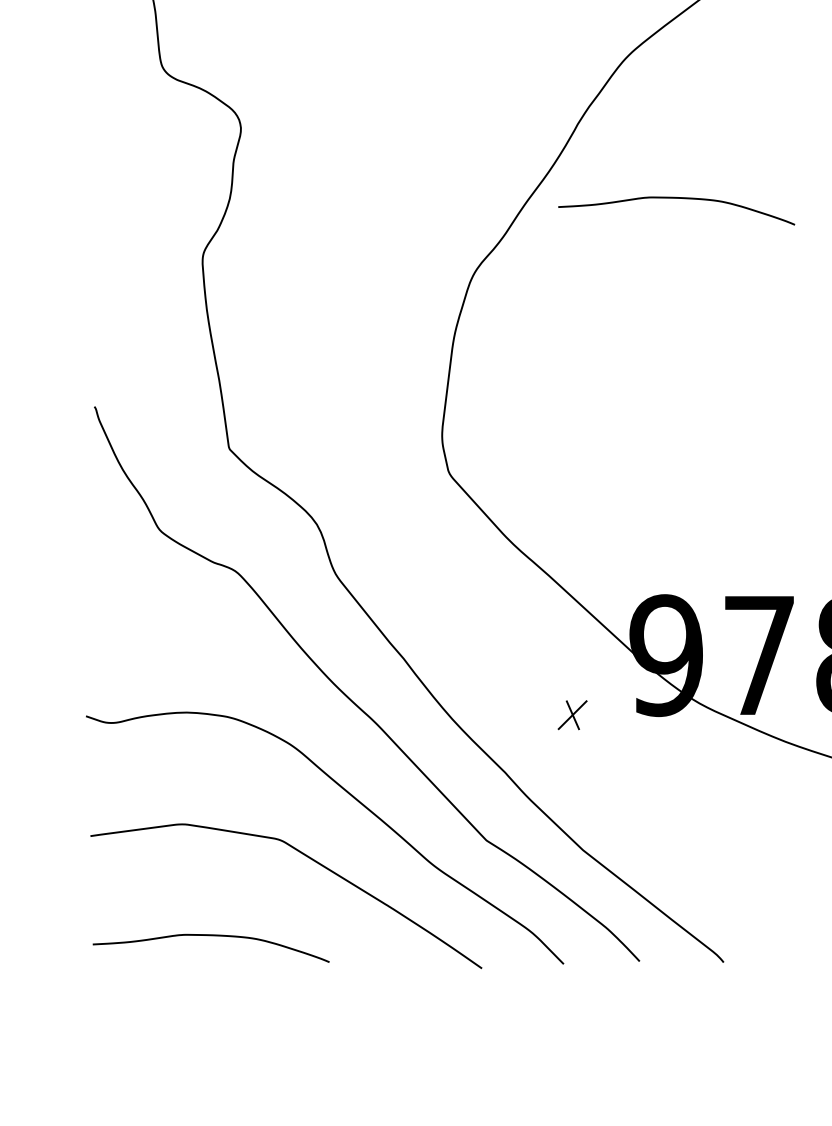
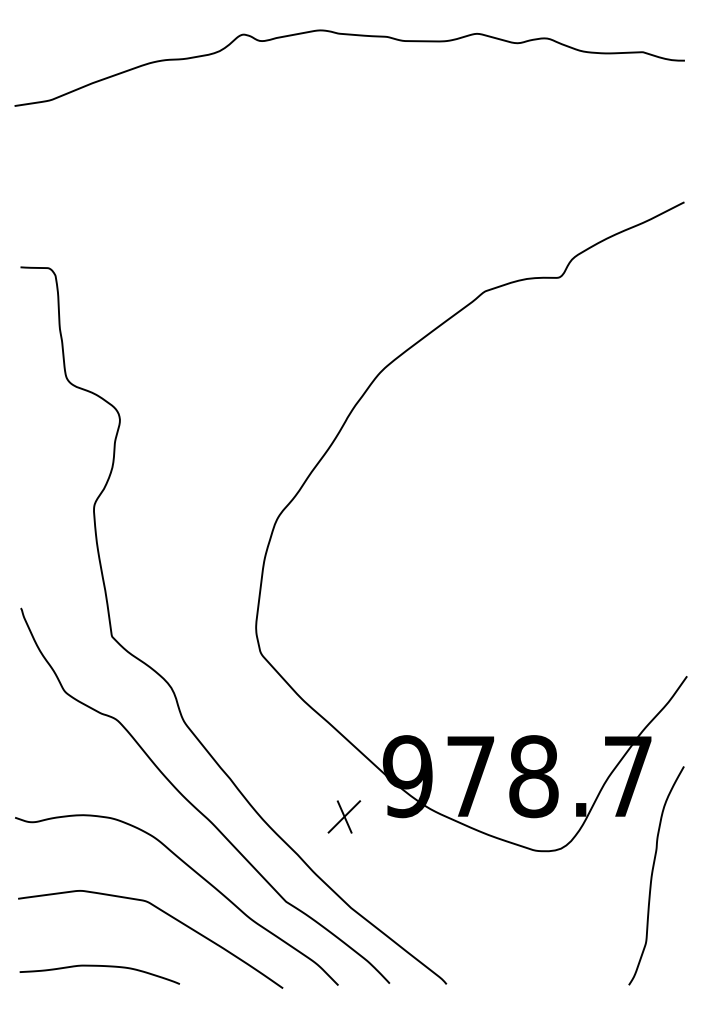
curve: (676, 198) -> (414, 467), removed
part: (572, 714) -> (344, 816), size x1.67

